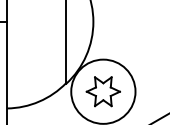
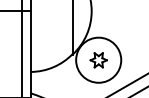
part: (103, 92) -> (98, 60), size x0.7

